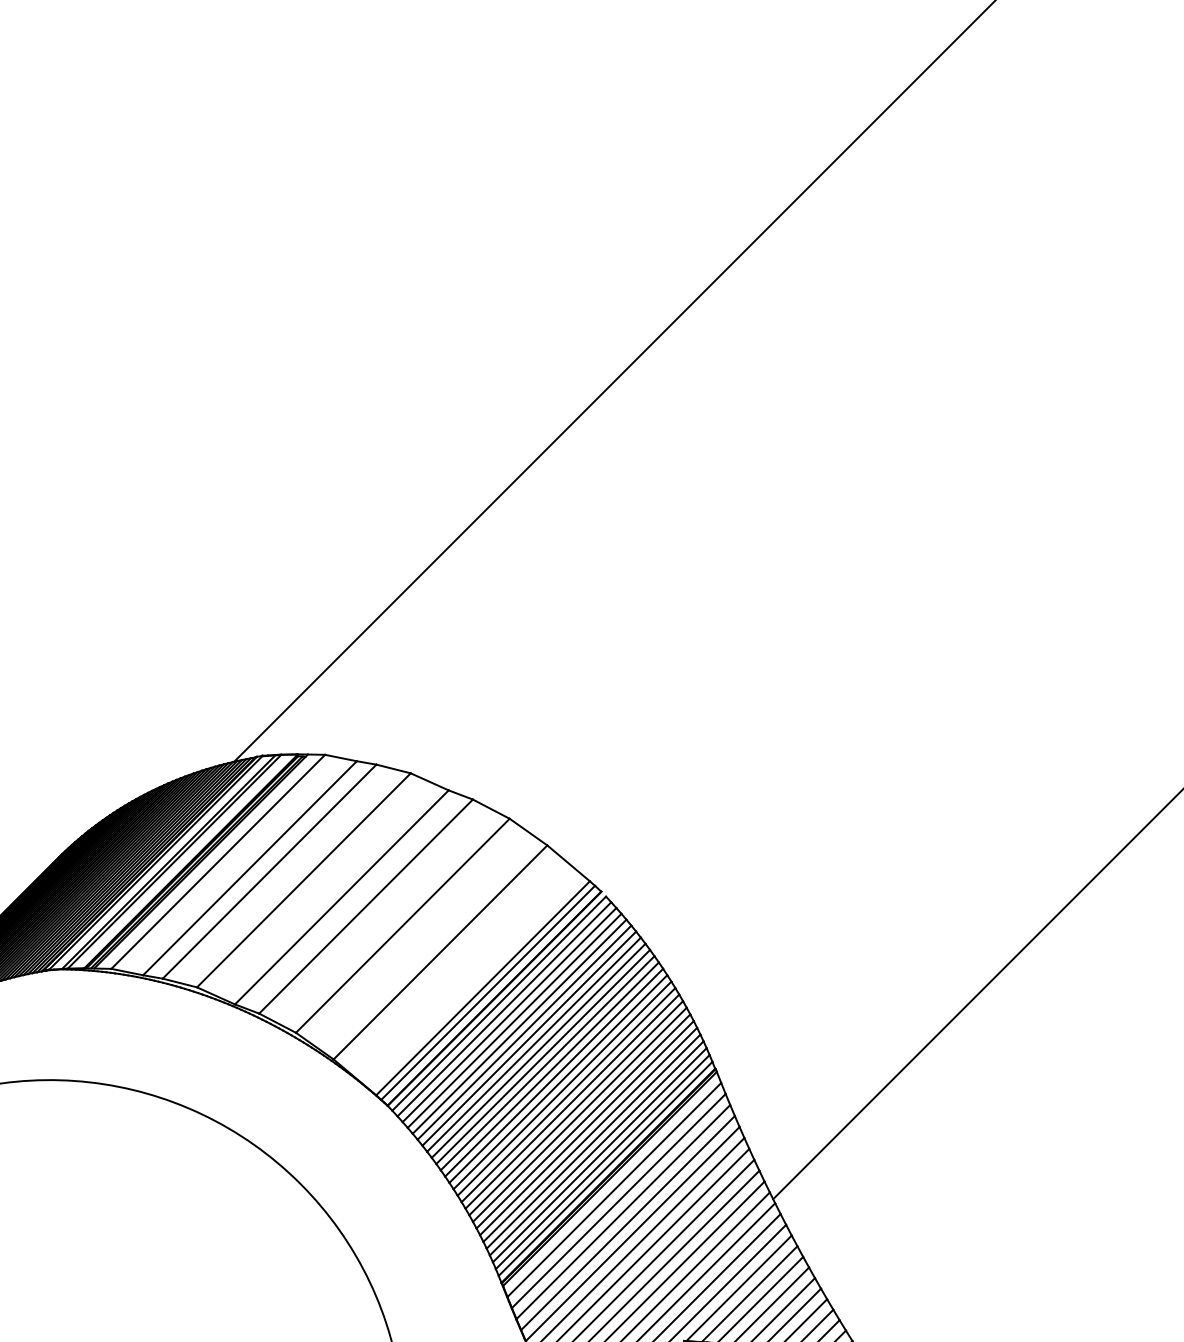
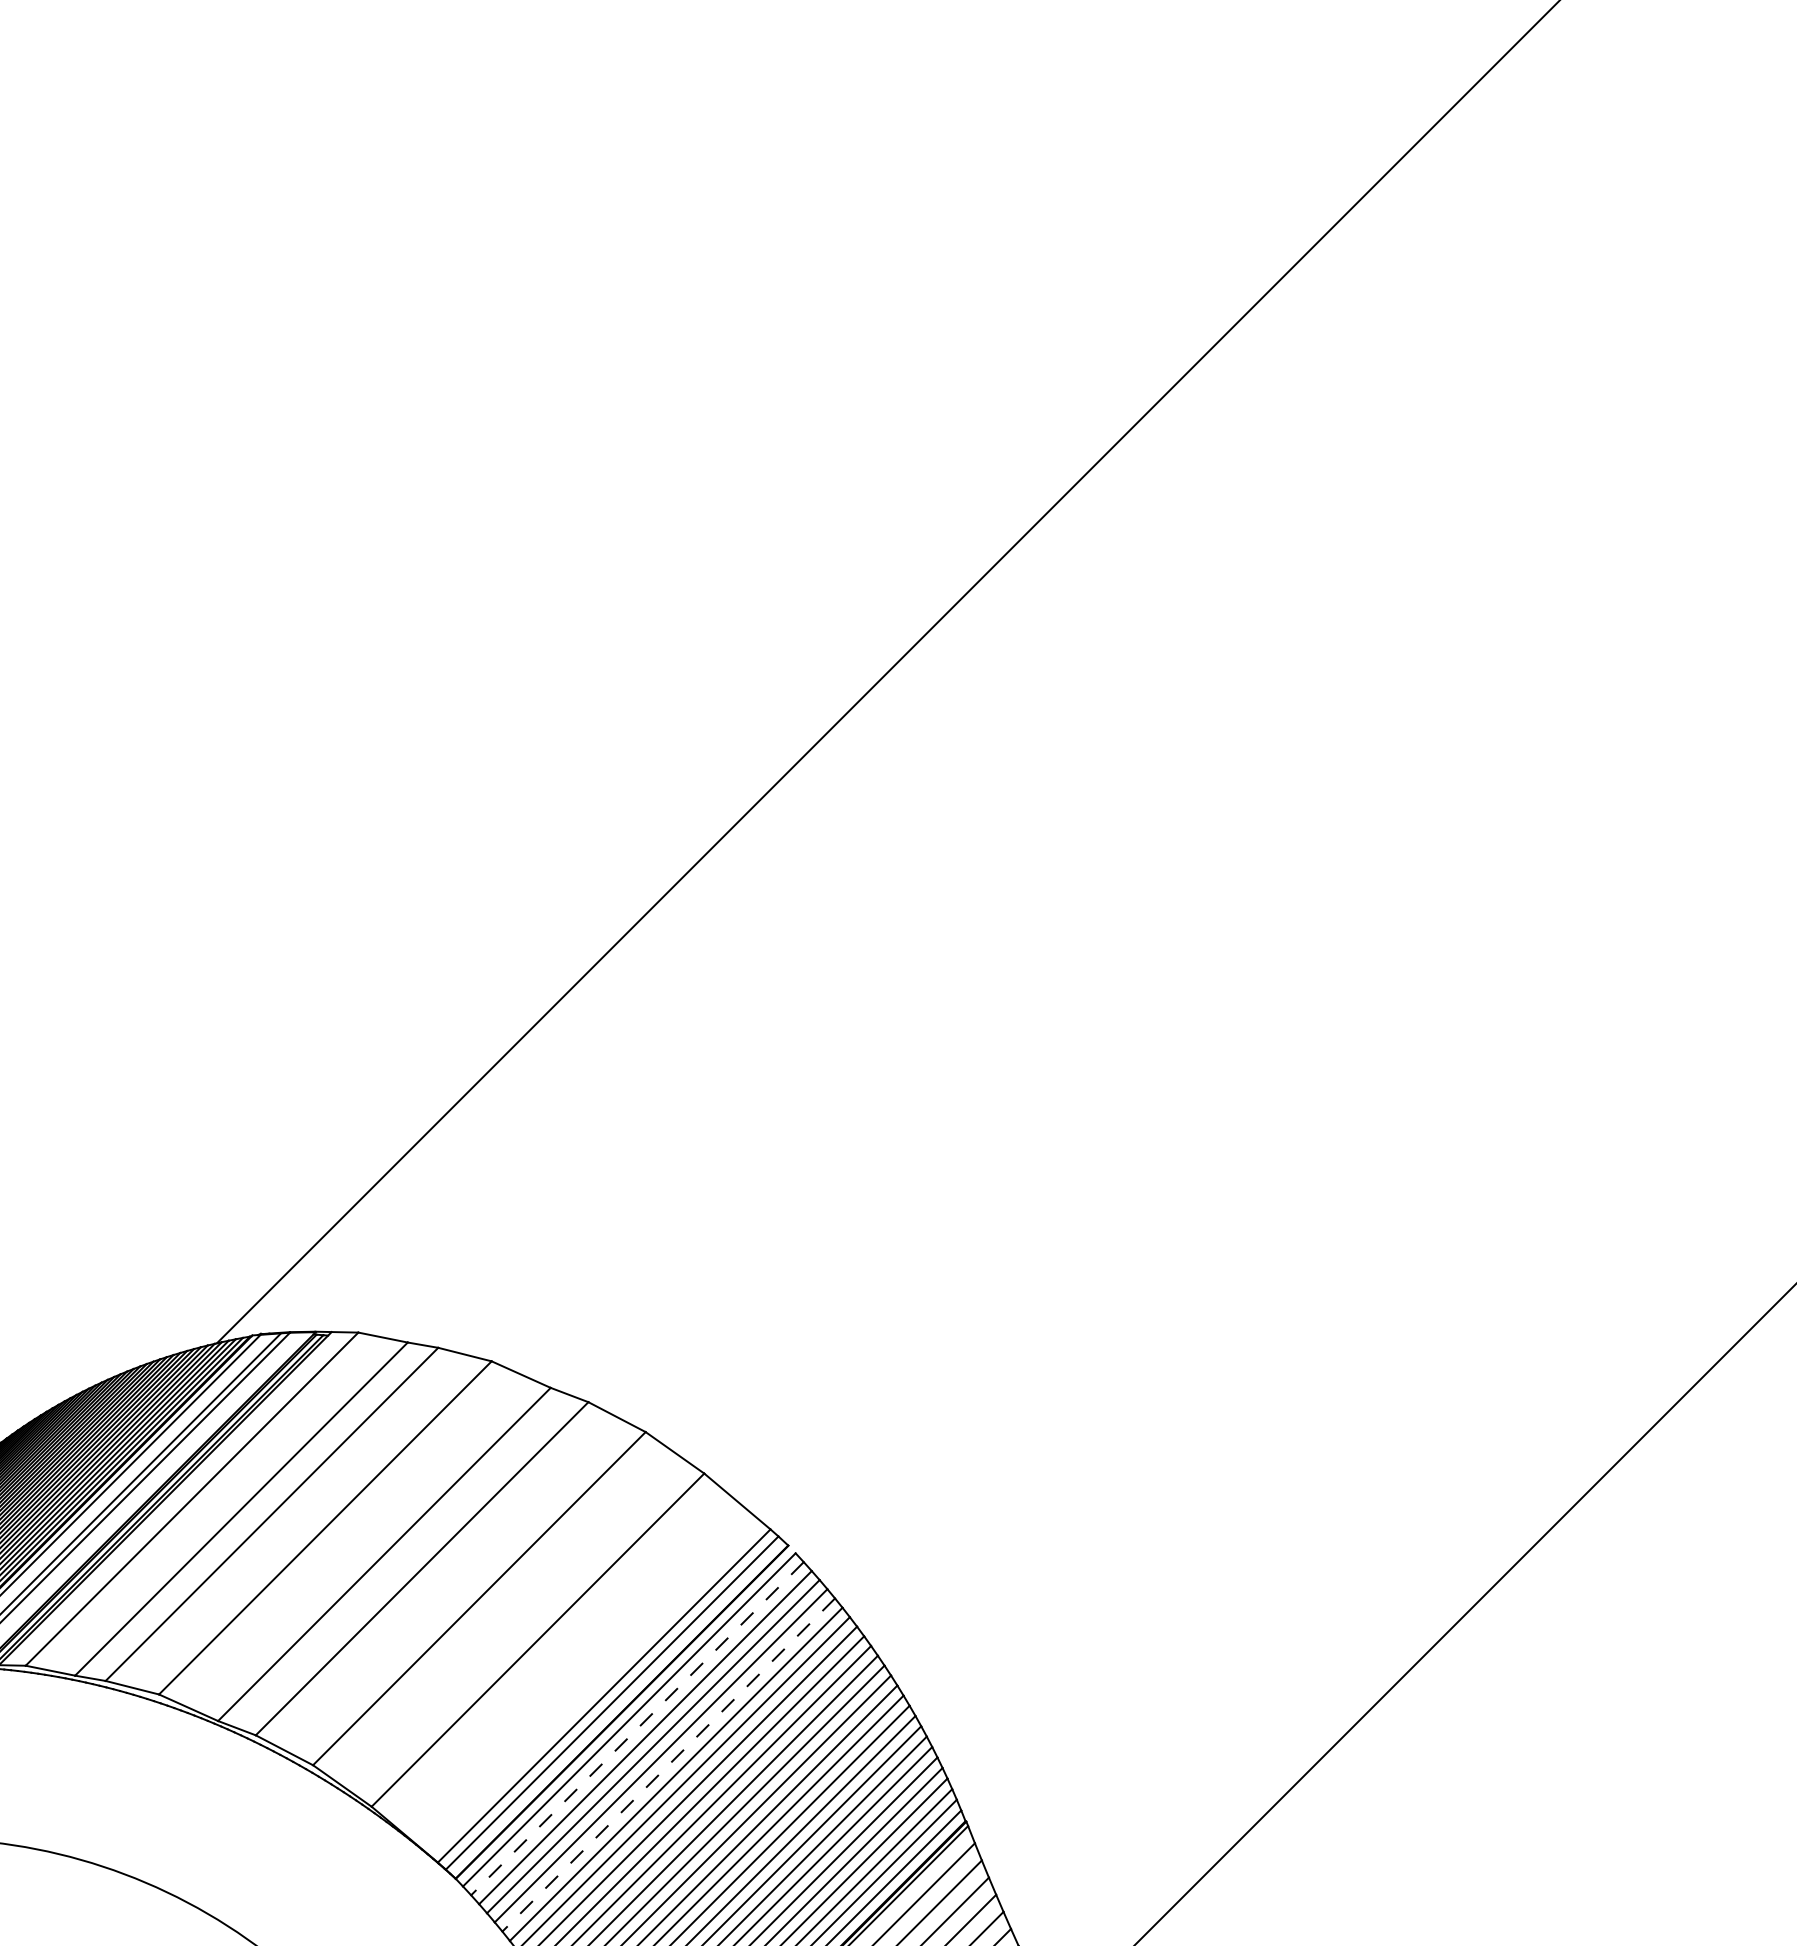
line: (504, 1009) -> (637, 1728), solid -> dashed
line: (524, 1033) -> (668, 1766), solid -> dashed

